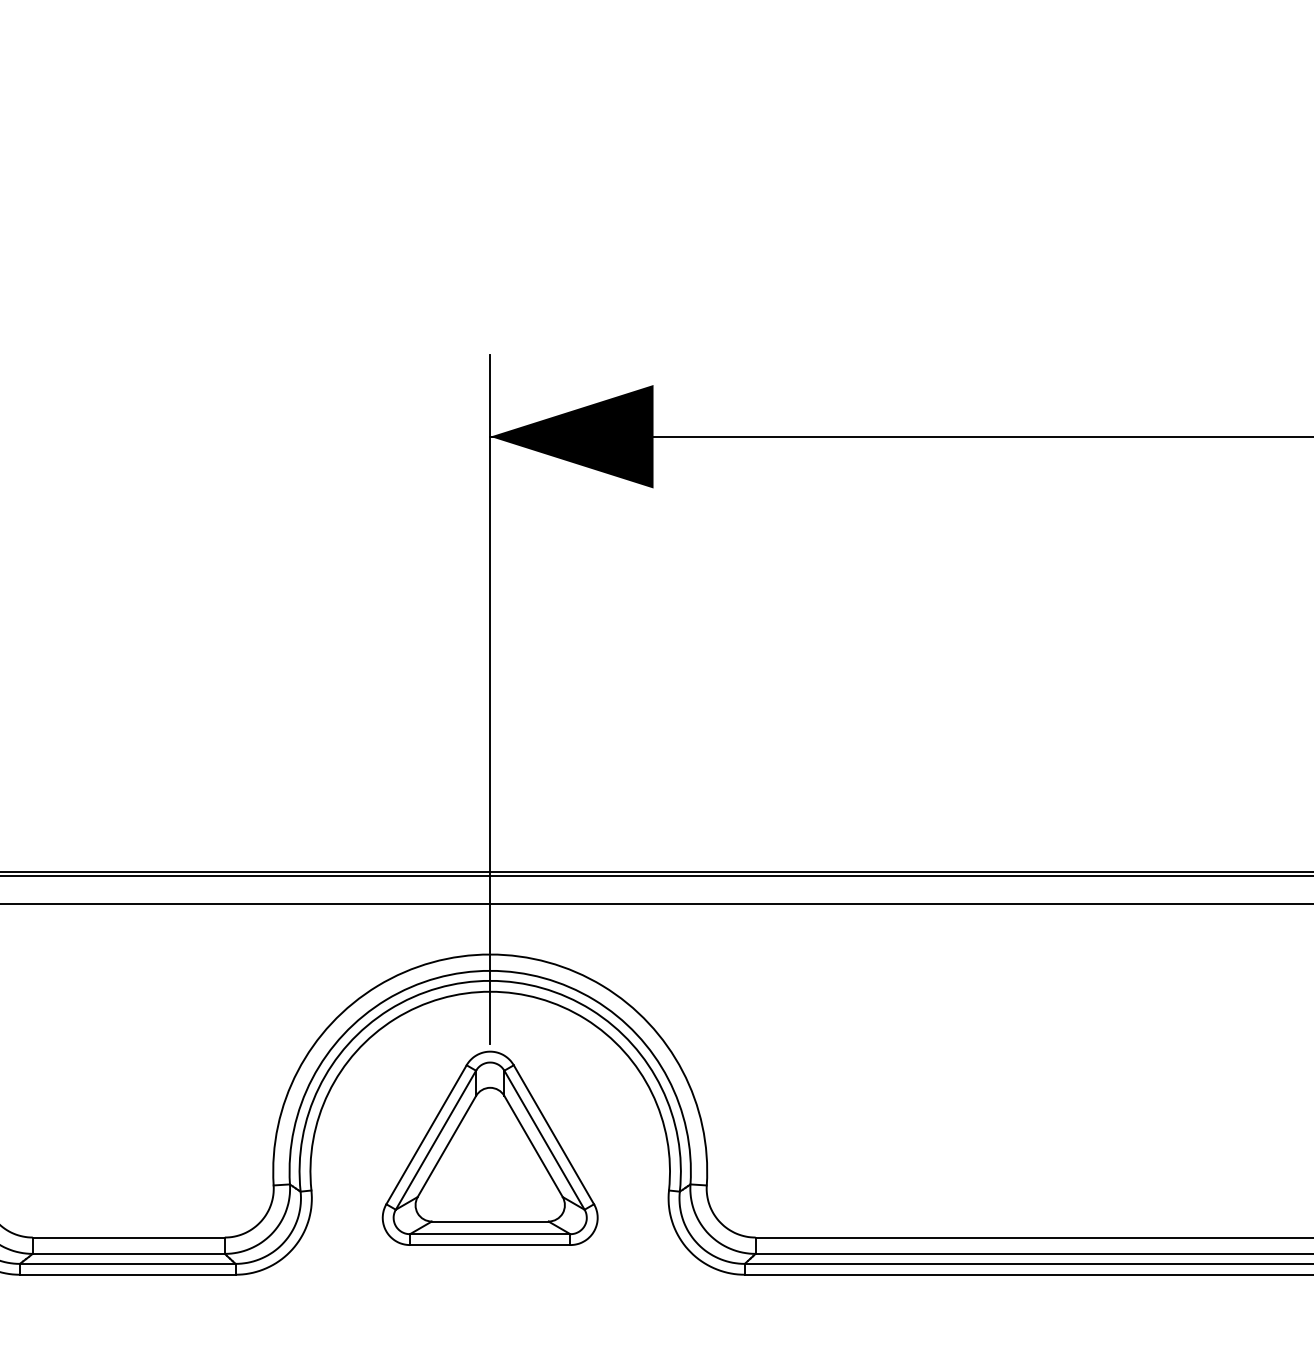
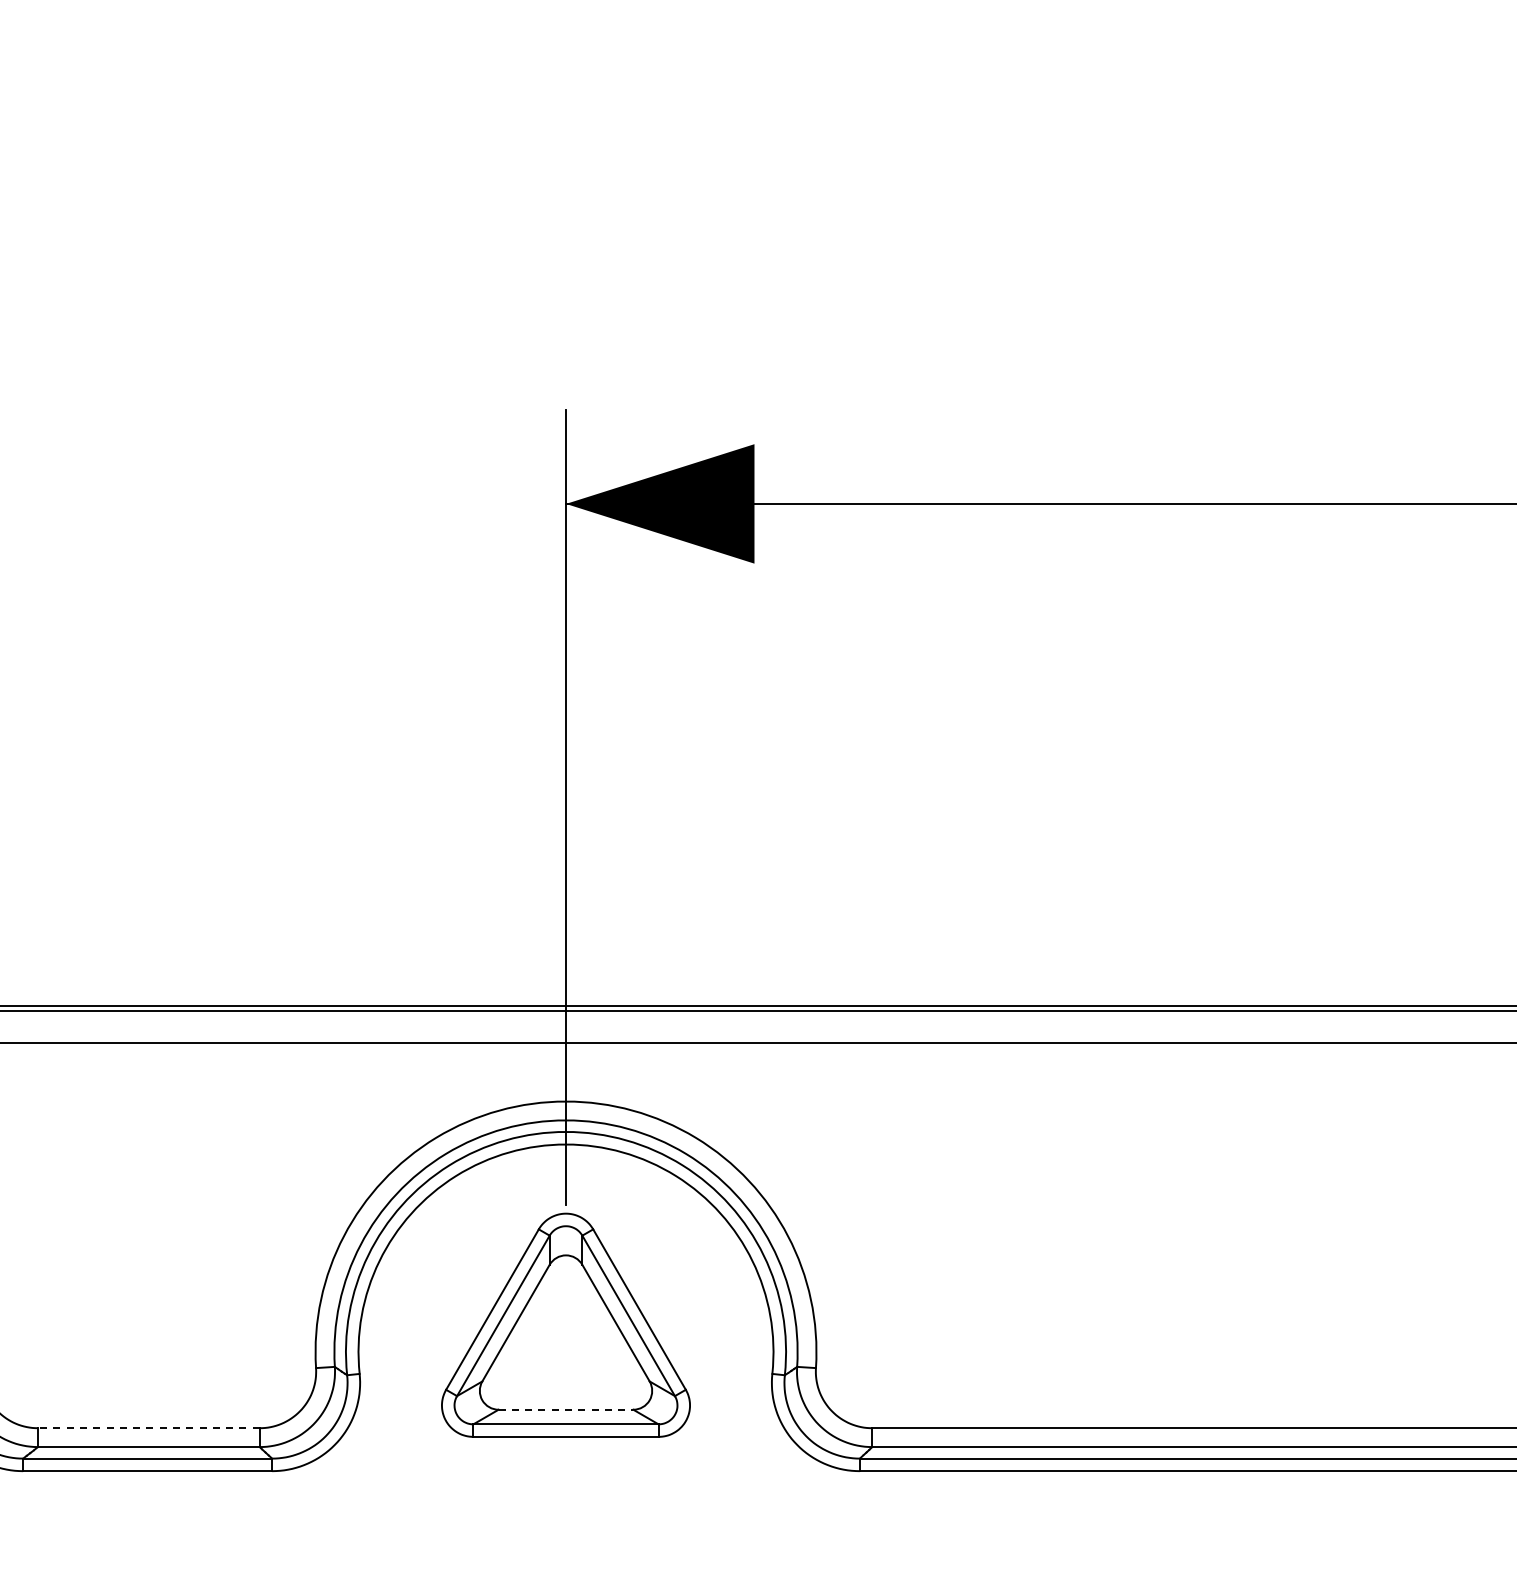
line: (490, 1221) -> (566, 1409), solid -> dashed
line: (128, 1237) -> (148, 1428), solid -> dashed

